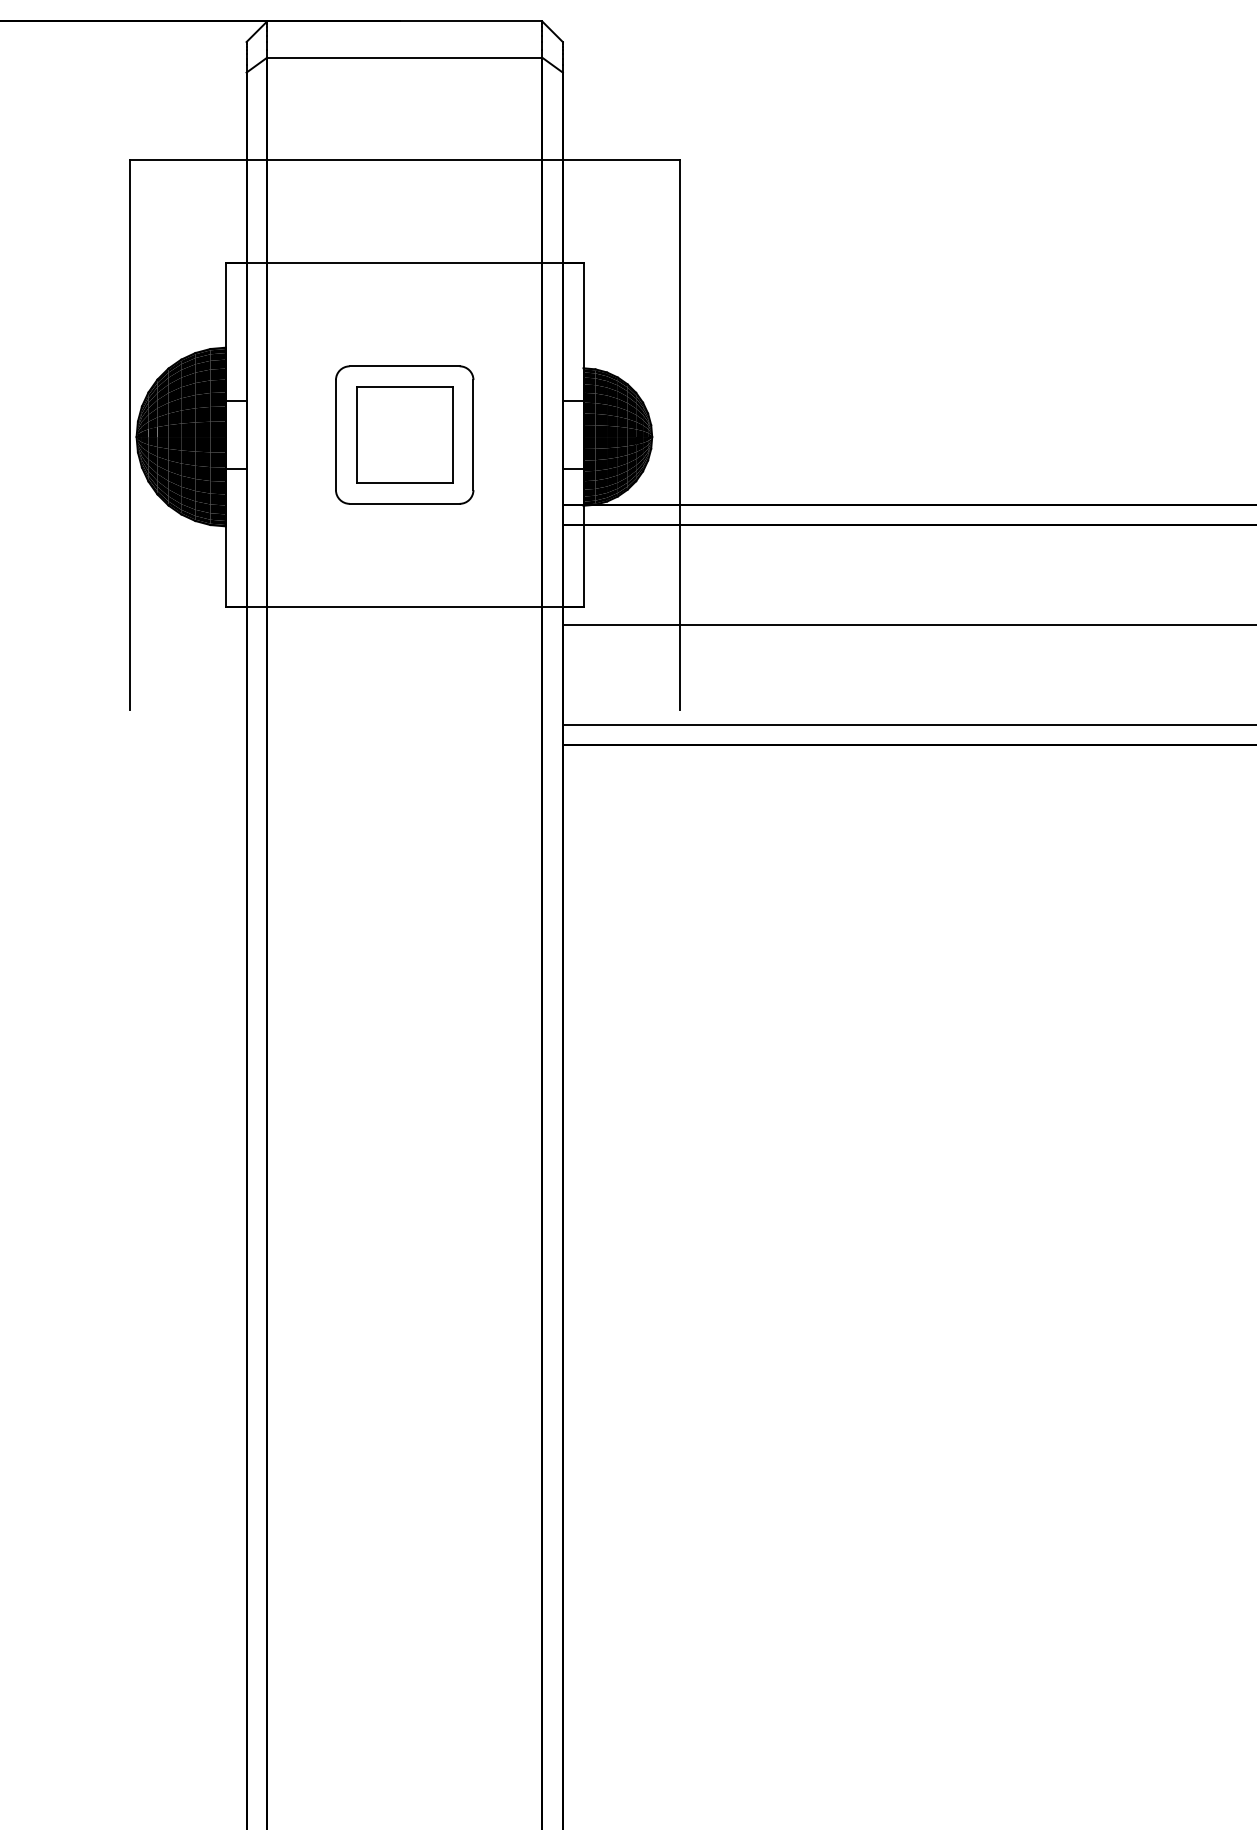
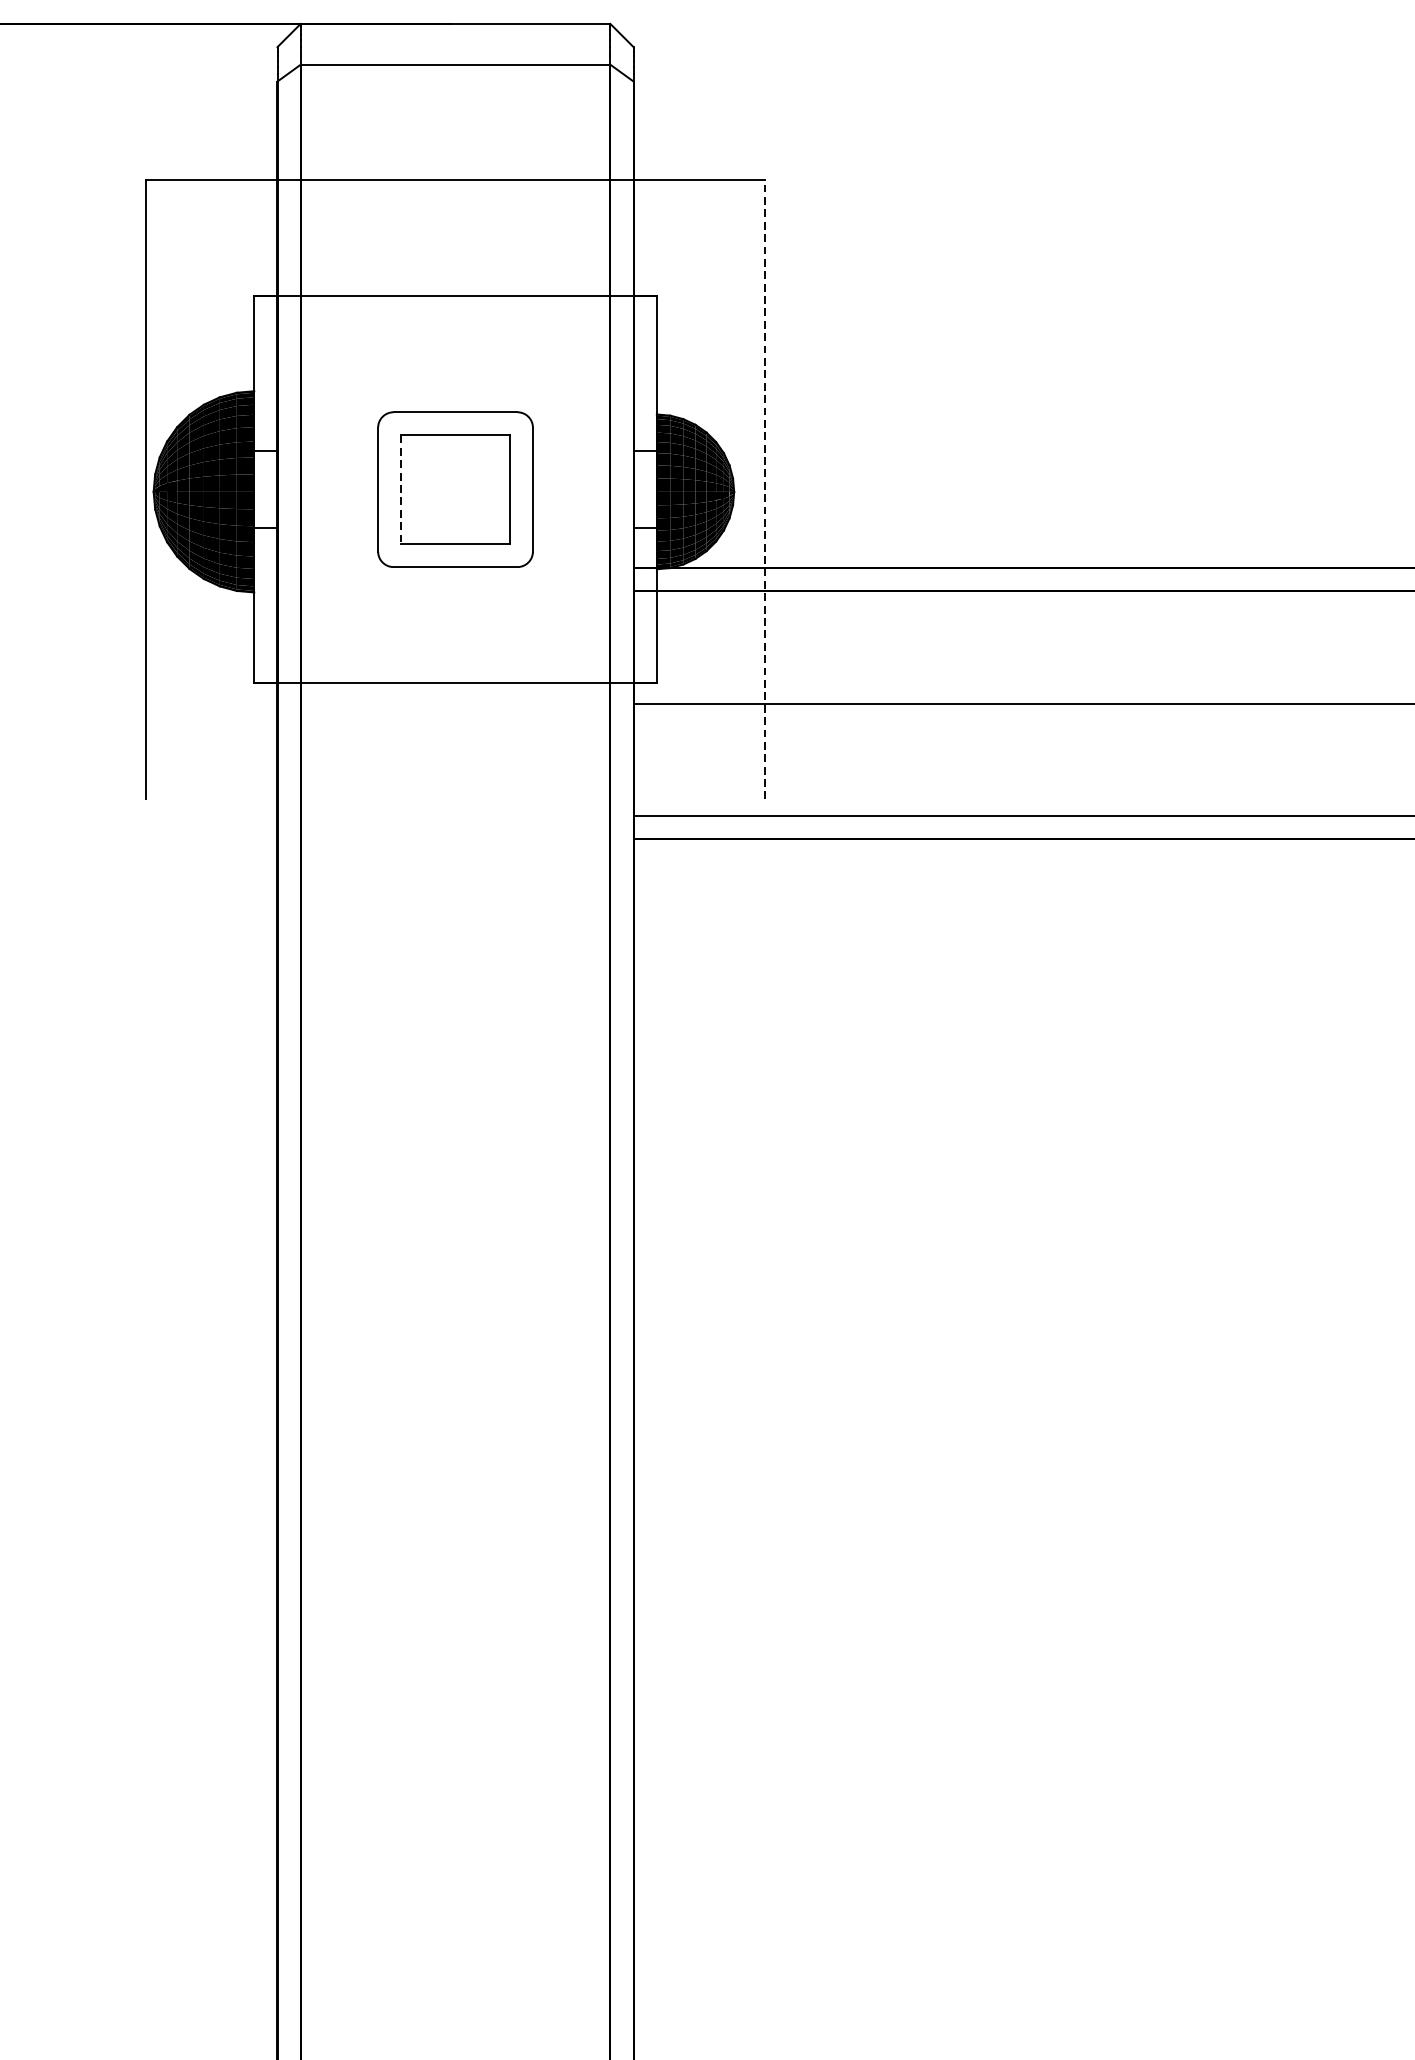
line: (679, 434) -> (764, 489), solid -> dashed
line: (356, 435) -> (401, 490), solid -> dashed

